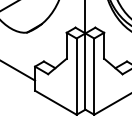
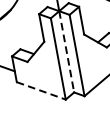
line: (85, 72) -> (66, 52), solid -> dashed
line: (55, 102) -> (40, 90), solid -> dashed

